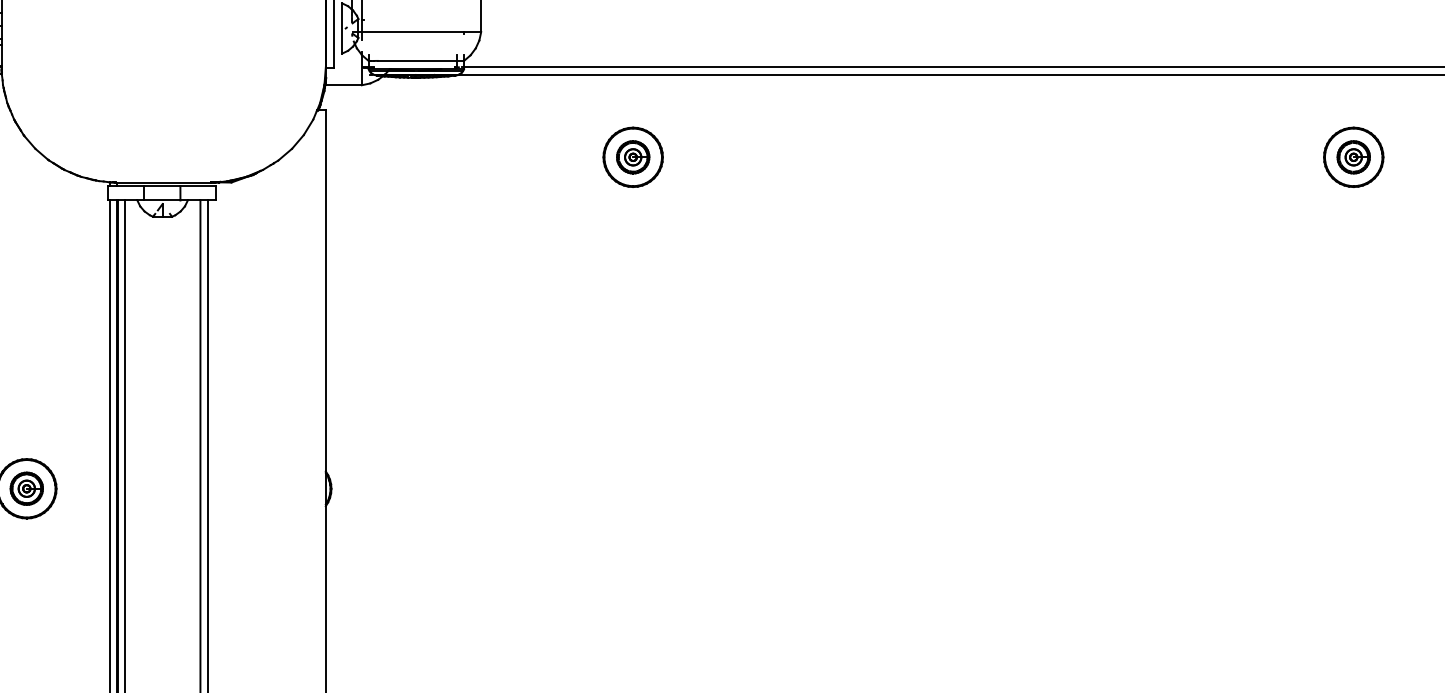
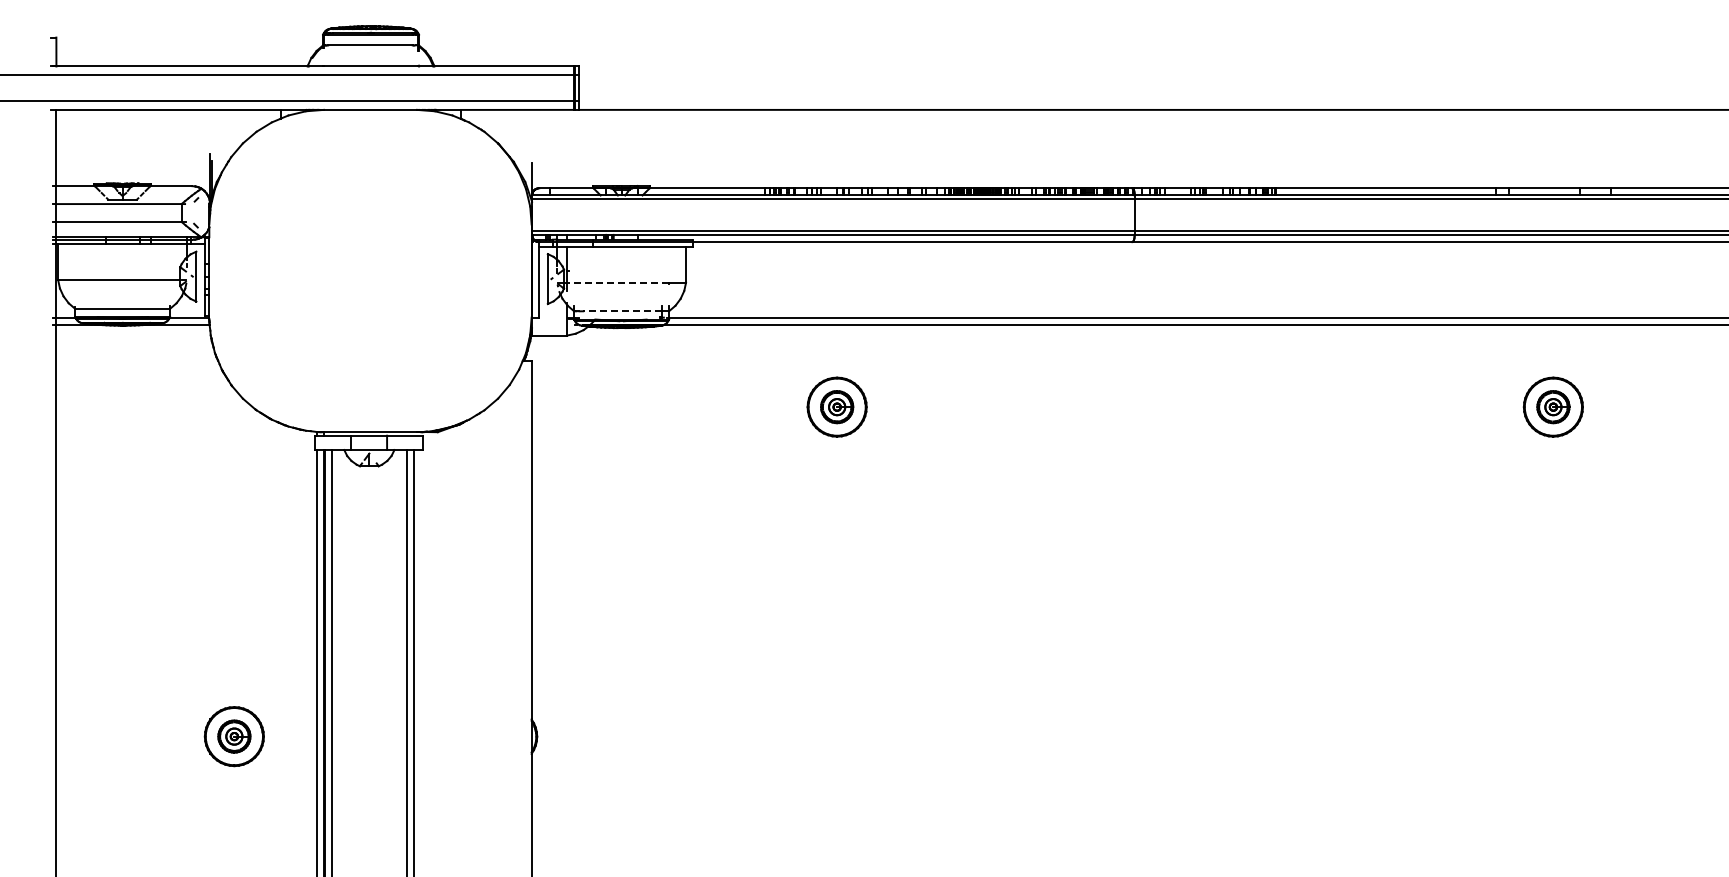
line: (413, 31) -> (618, 282), solid -> dashed
line: (417, 61) -> (622, 311), solid -> dashed

